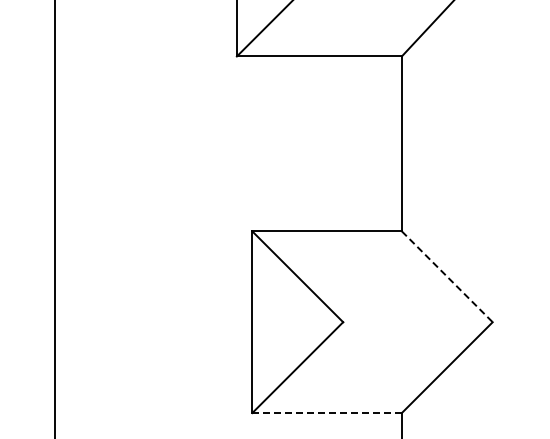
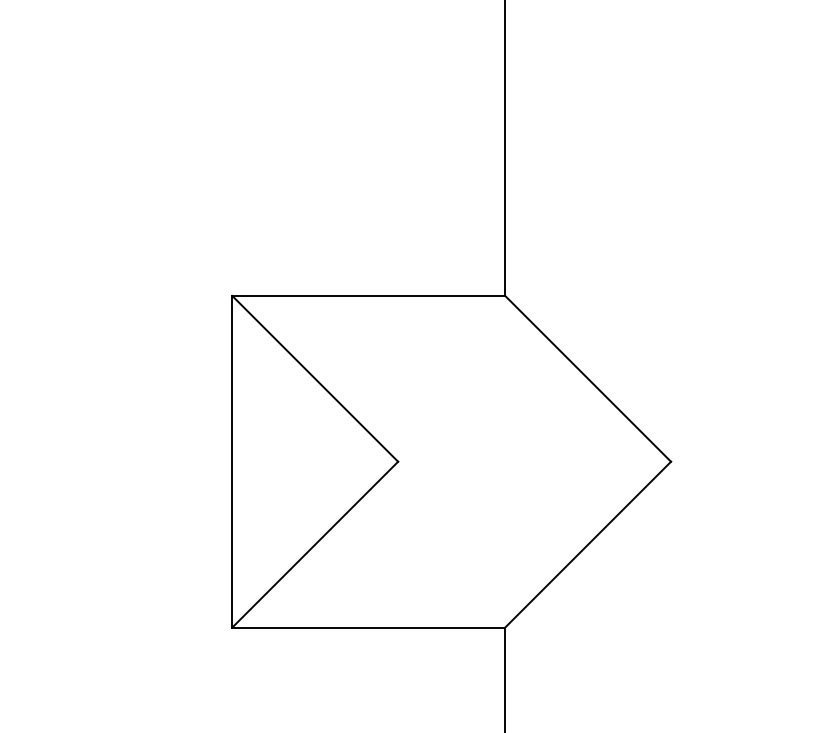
line: (447, 277) -> (588, 380), dashed -> solid
line: (327, 413) -> (369, 628), dashed -> solid

